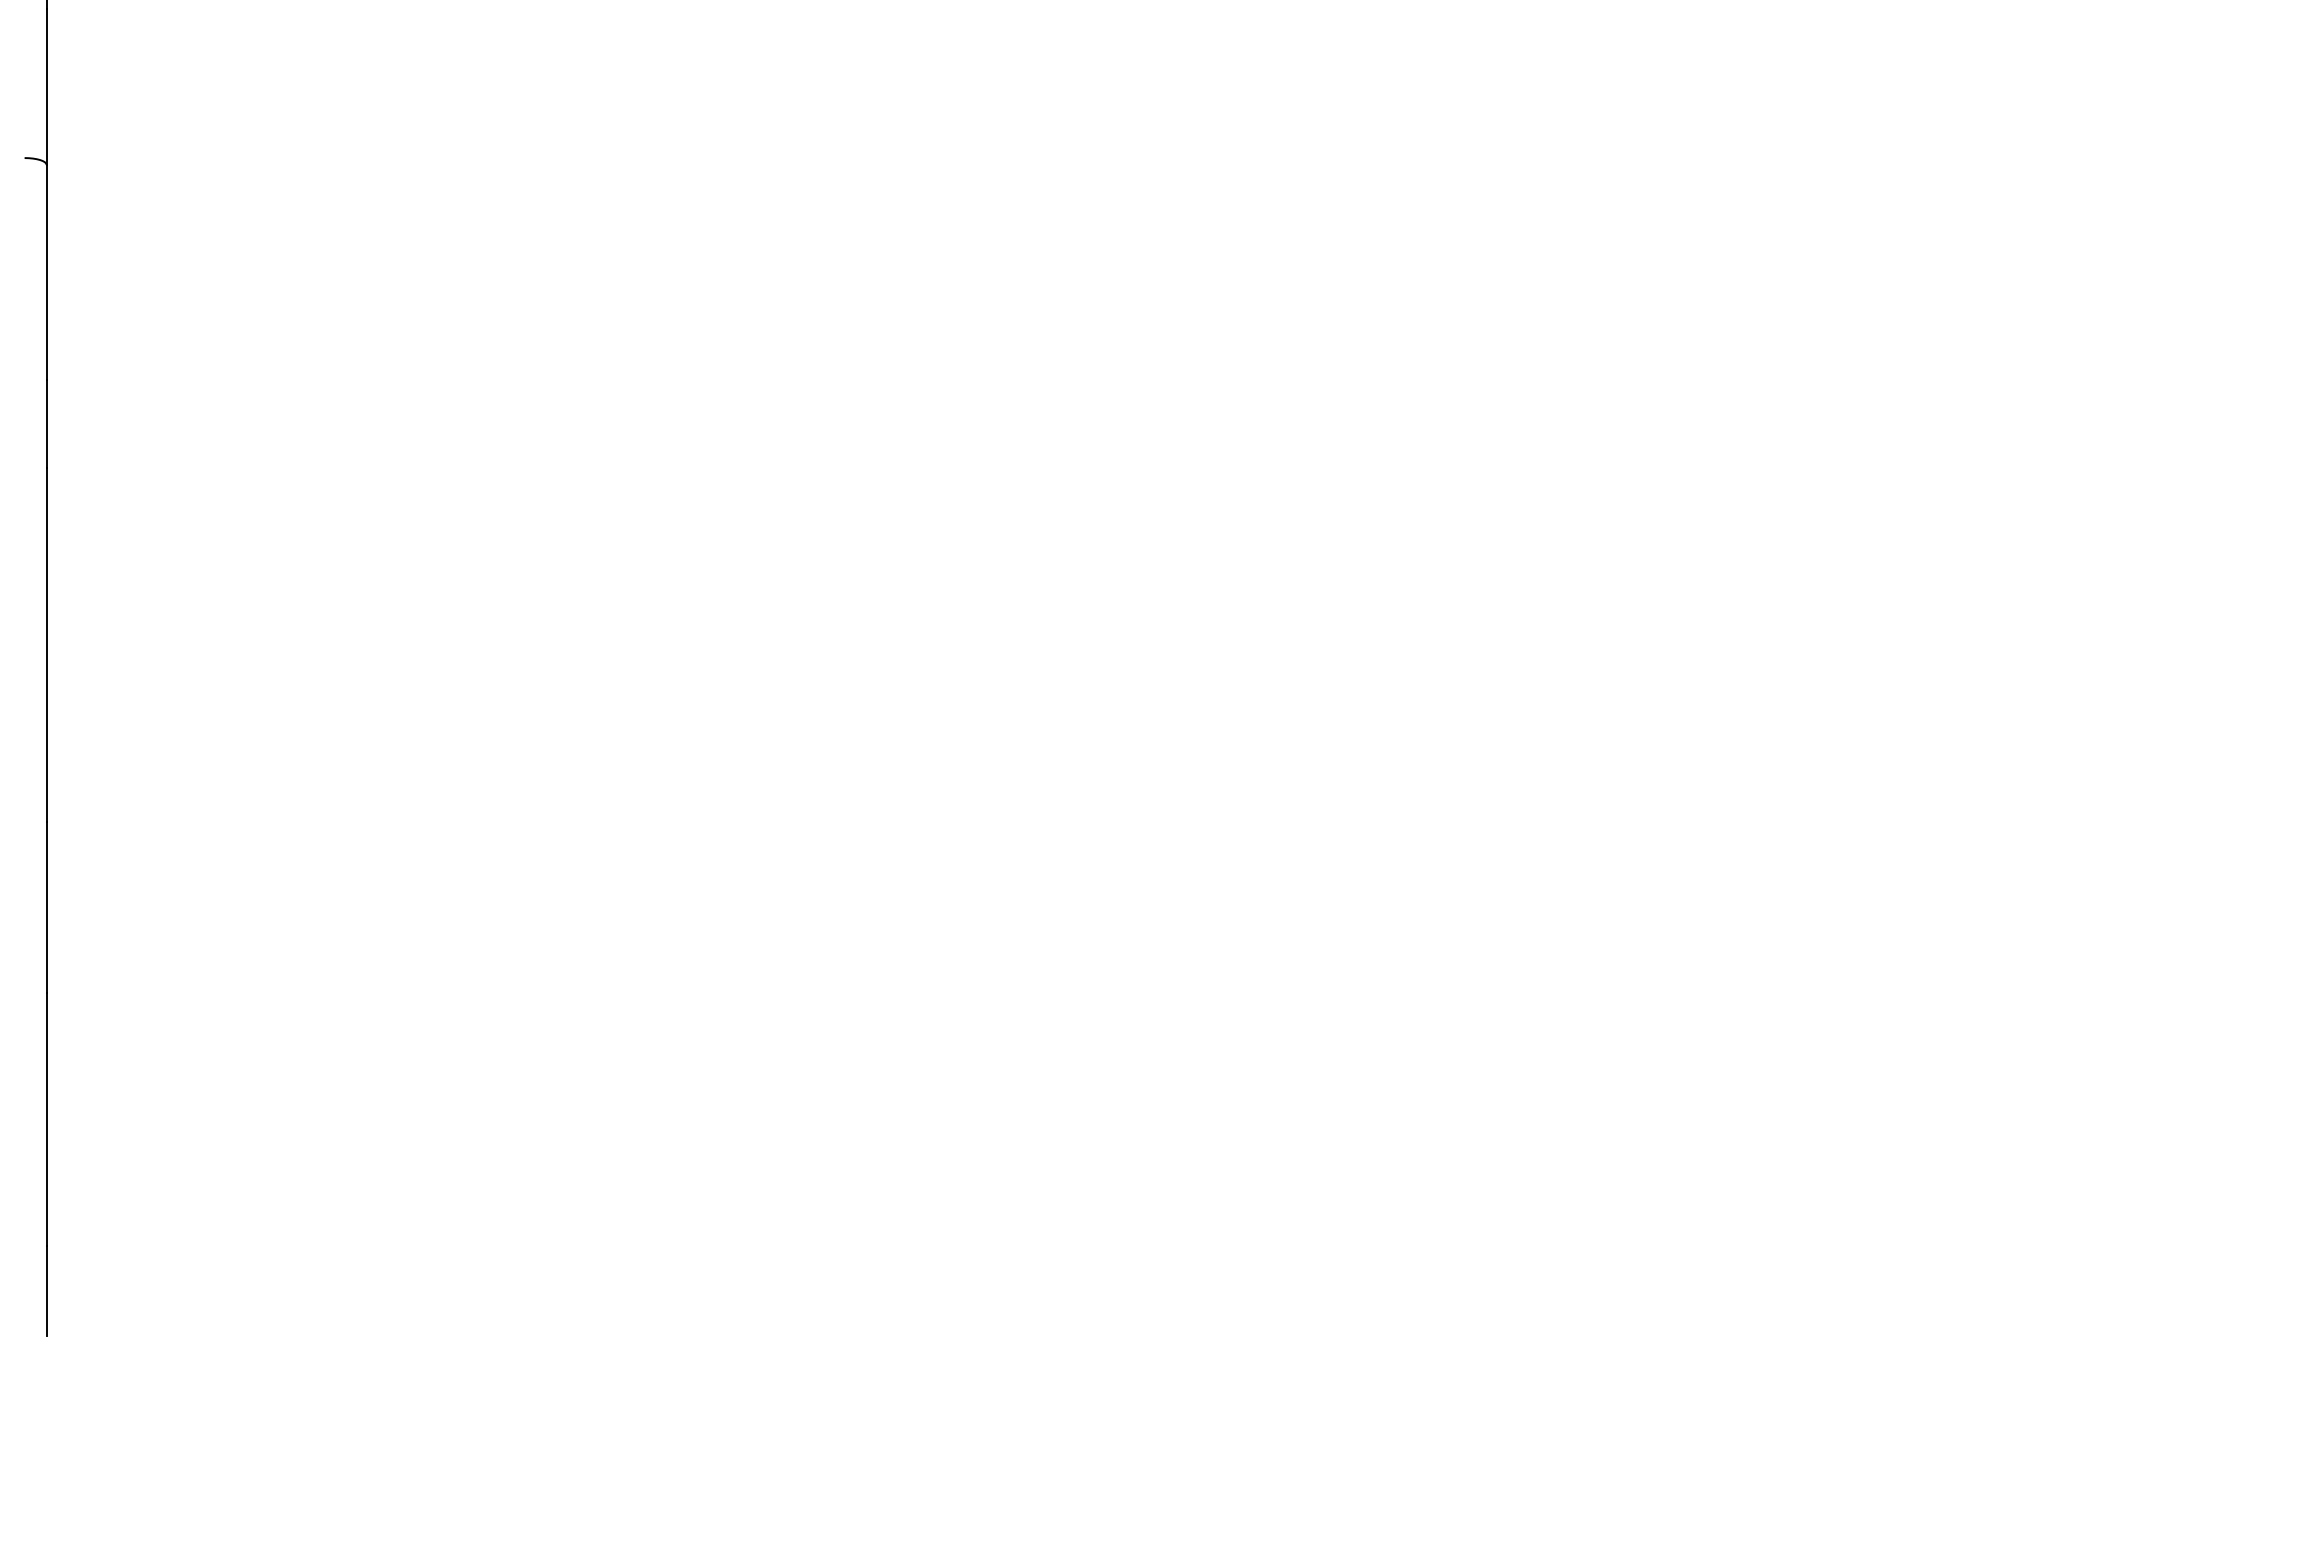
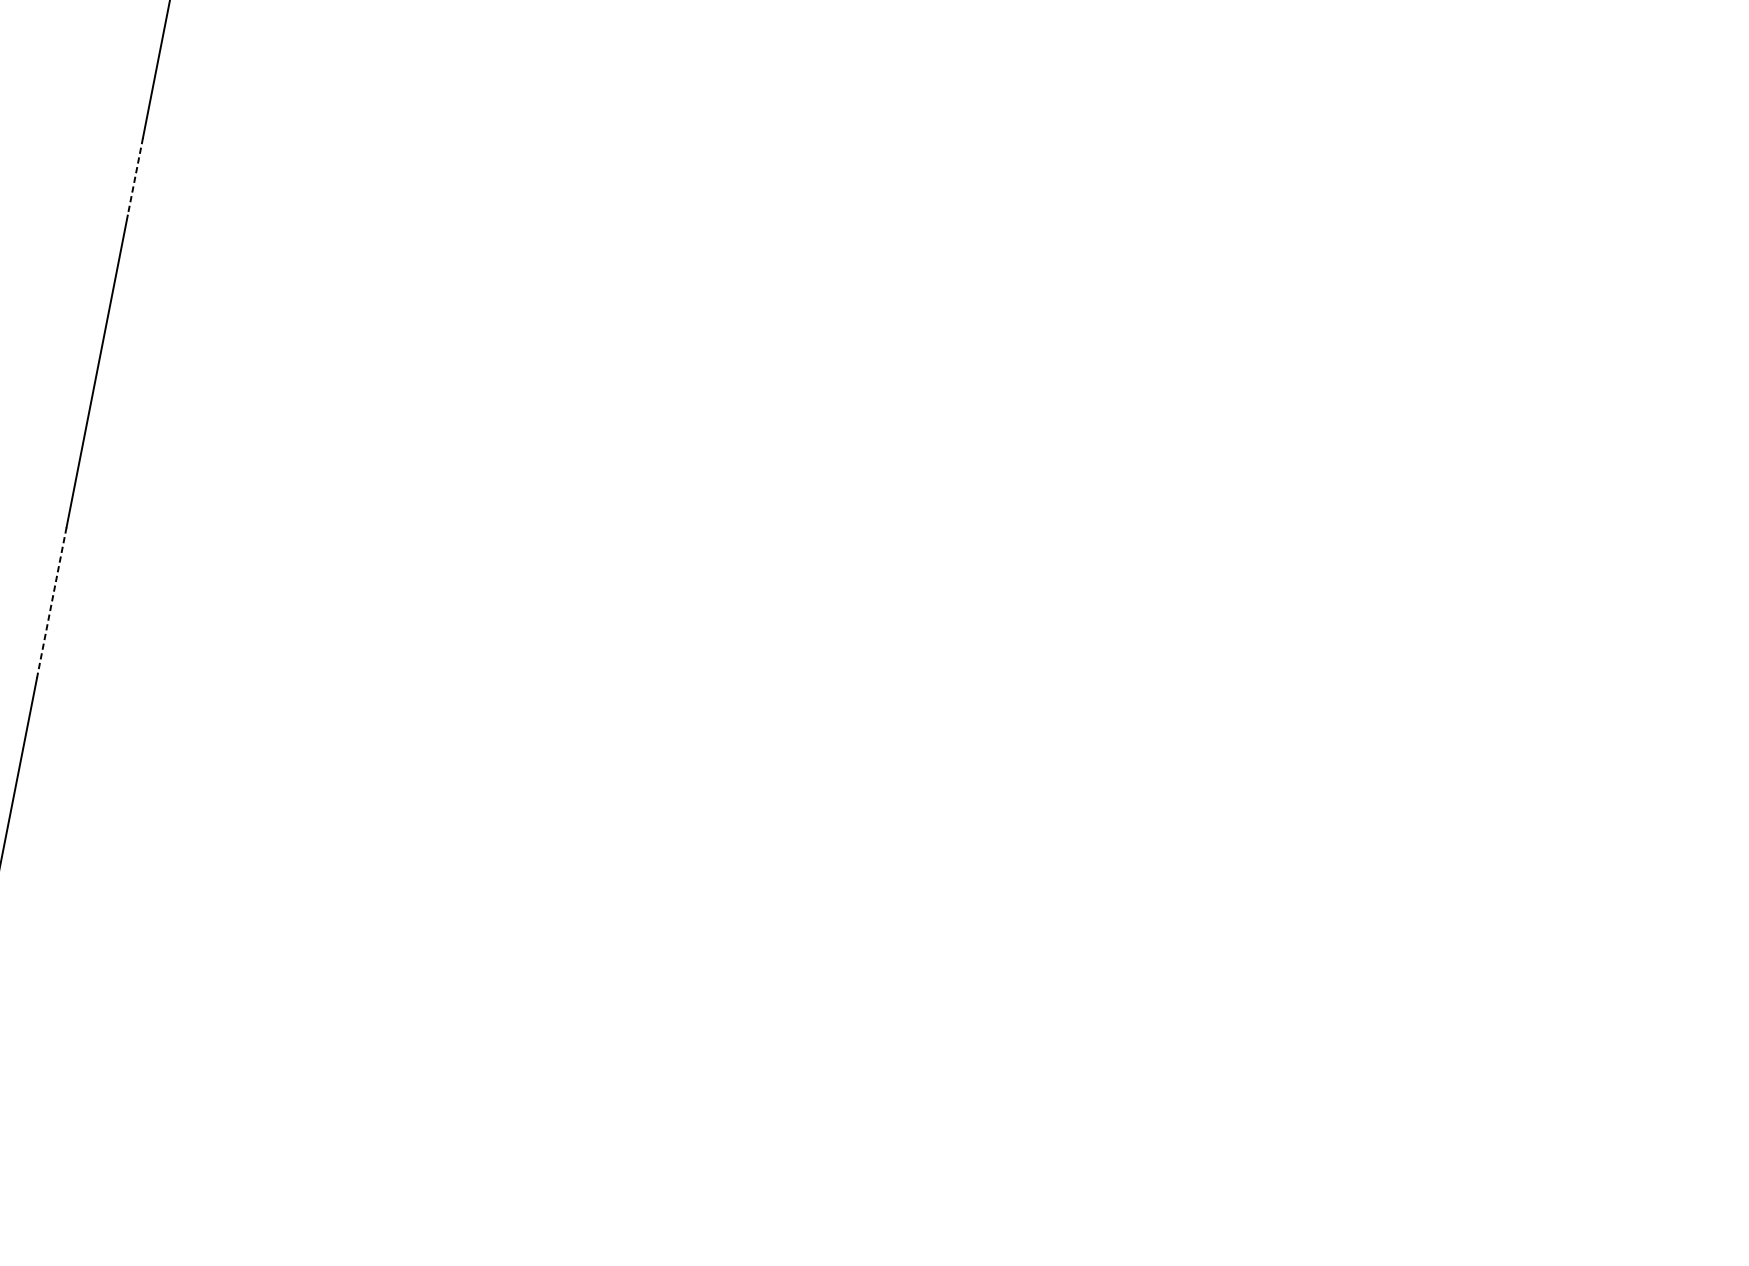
line: (46, 424) -> (135, 177), solid -> dashed
line: (46, 907) -> (51, 602), solid -> dashed

